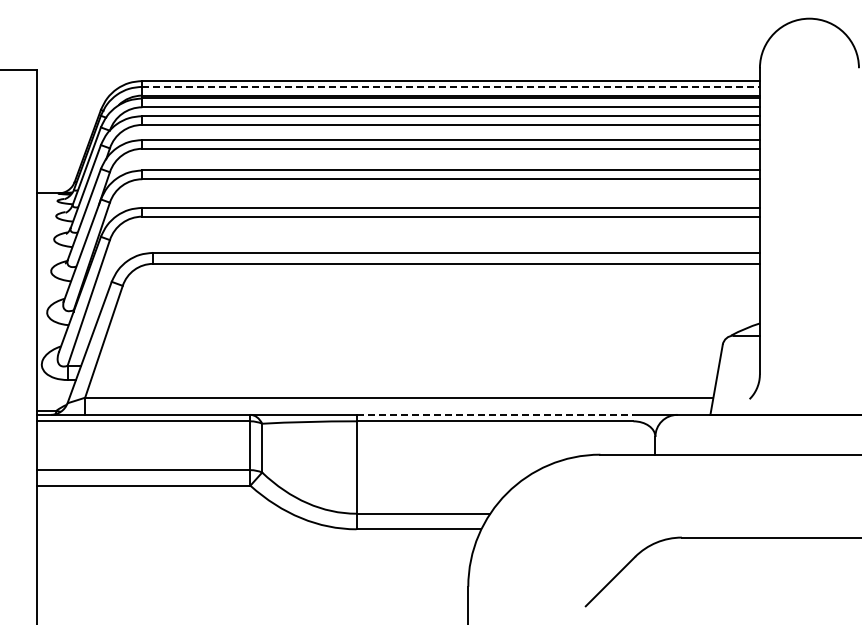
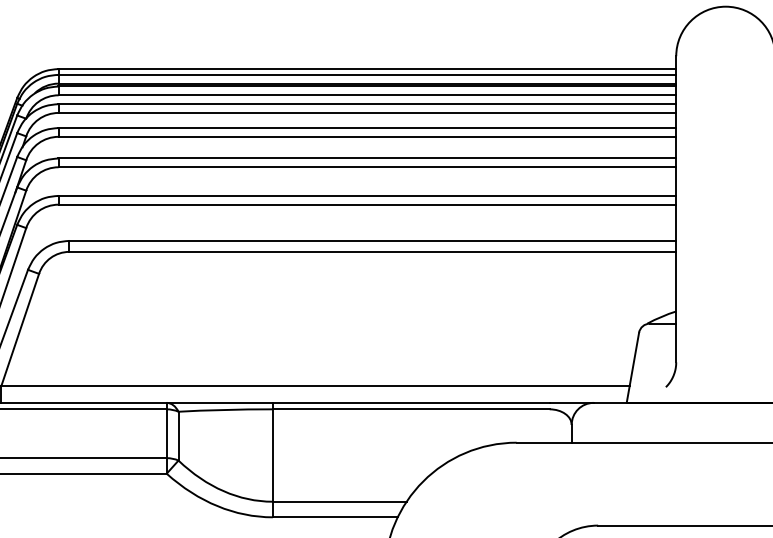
line: (451, 86) -> (367, 74), dashed -> solid
line: (495, 414) -> (411, 402), dashed -> solid

